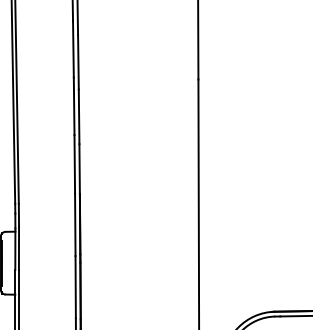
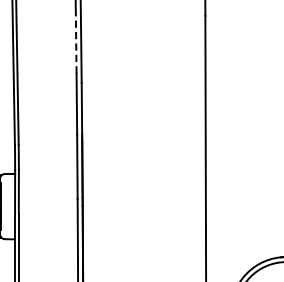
line: (74, 106) -> (76, 43), solid -> dashed

